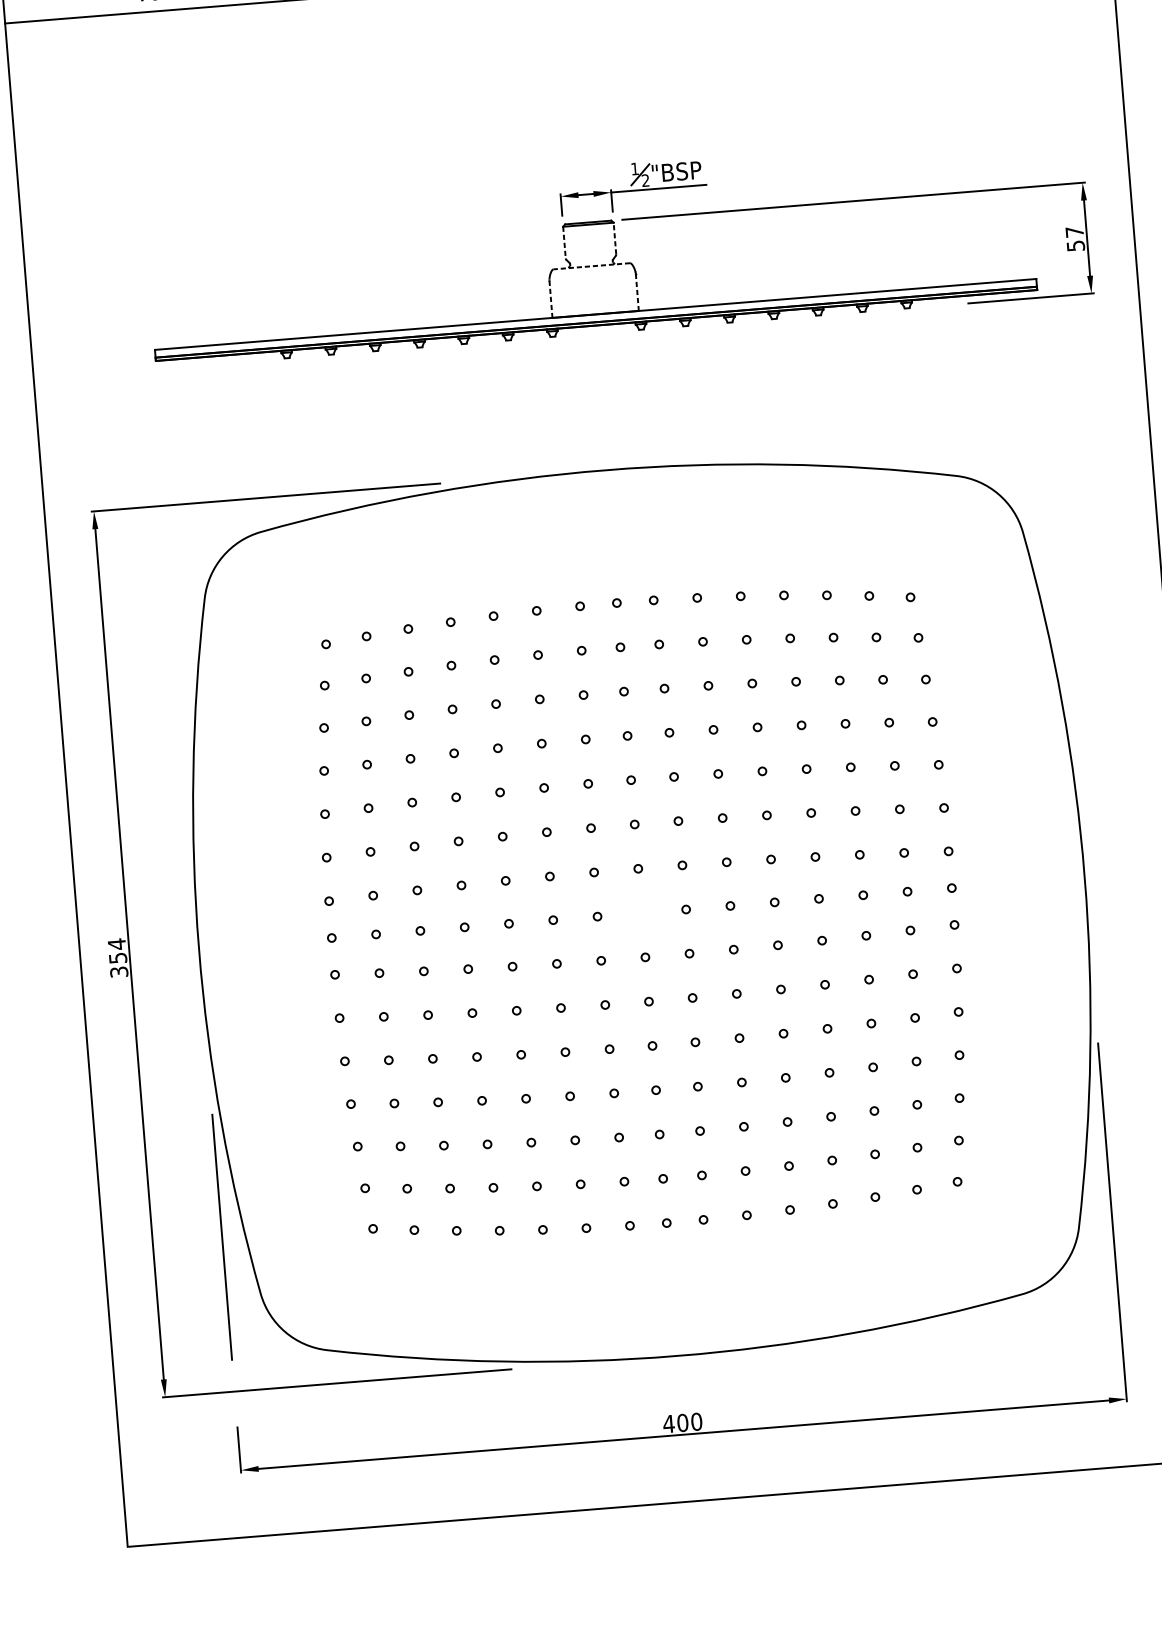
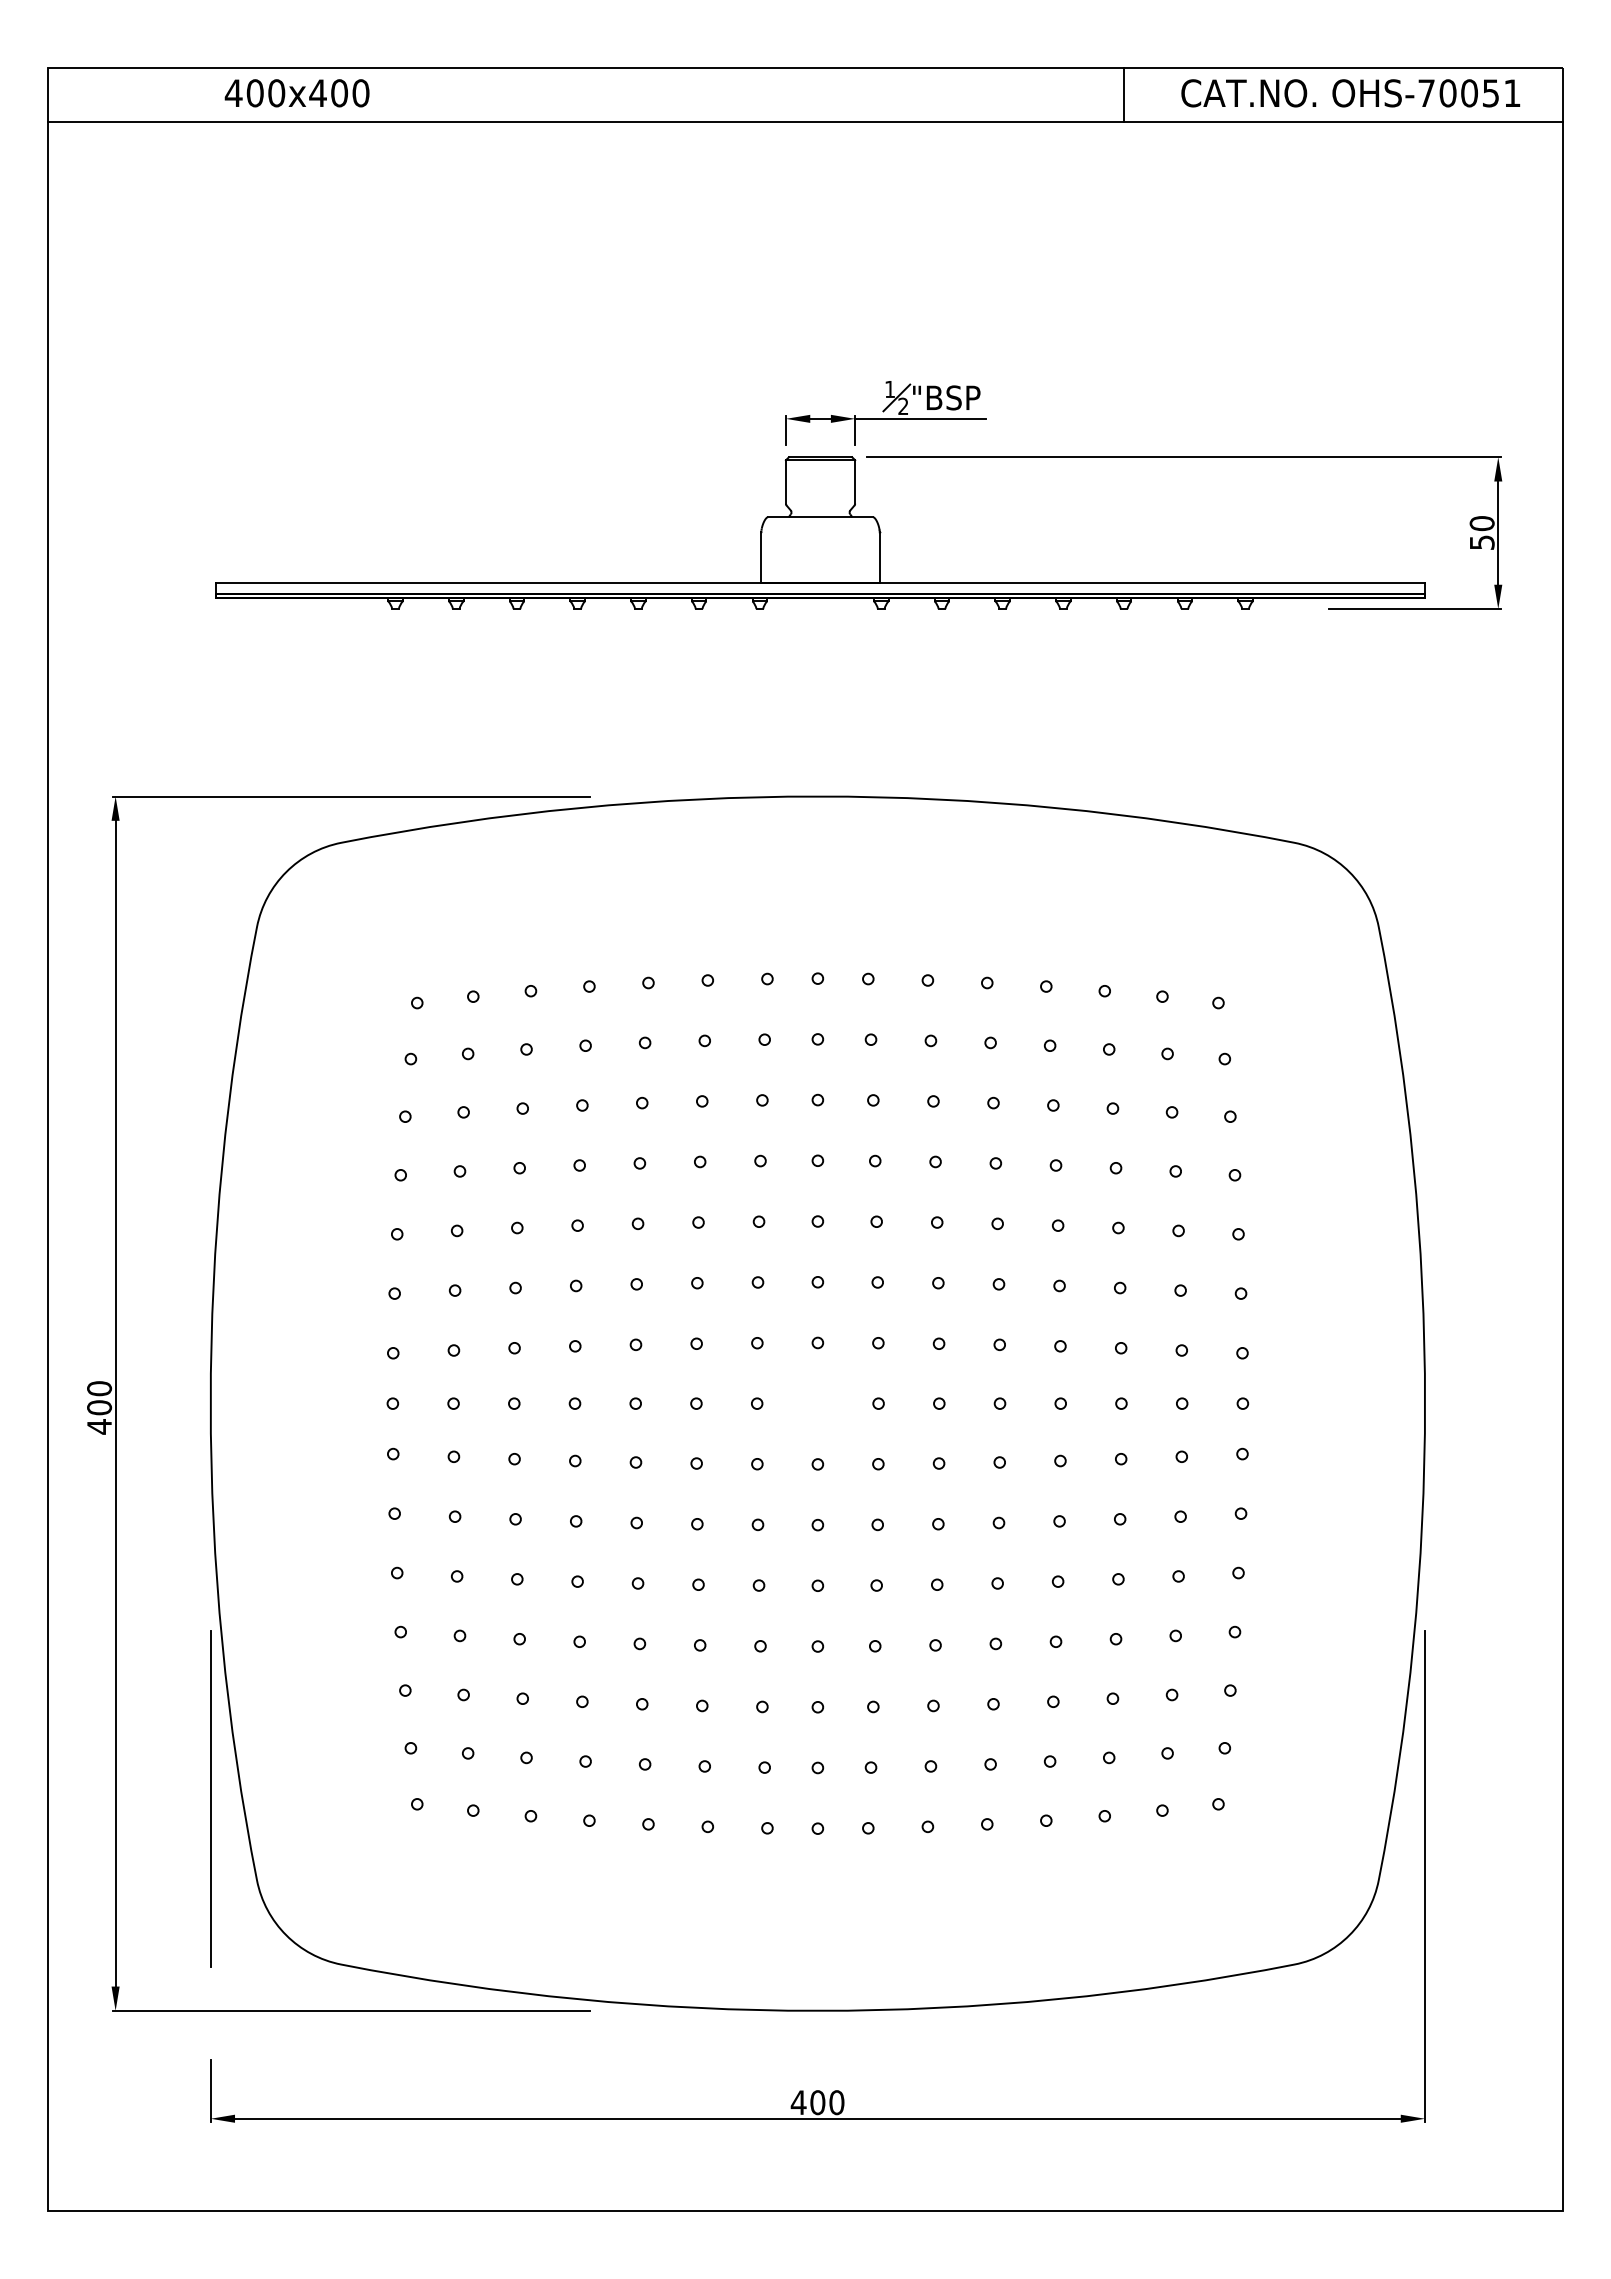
text: (1074, 232) -> (1481, 523), 57 -> 50
line: (615, 238) -> (855, 481), dashed -> solid
line: (564, 242) -> (785, 481), dashed -> solid
line: (591, 266) -> (820, 517), dashed -> solid
line: (637, 292) -> (879, 558), dashed -> solid
line: (551, 299) -> (761, 558), dashed -> solid
text: (118, 958) -> (99, 1407), 354 -> 400

